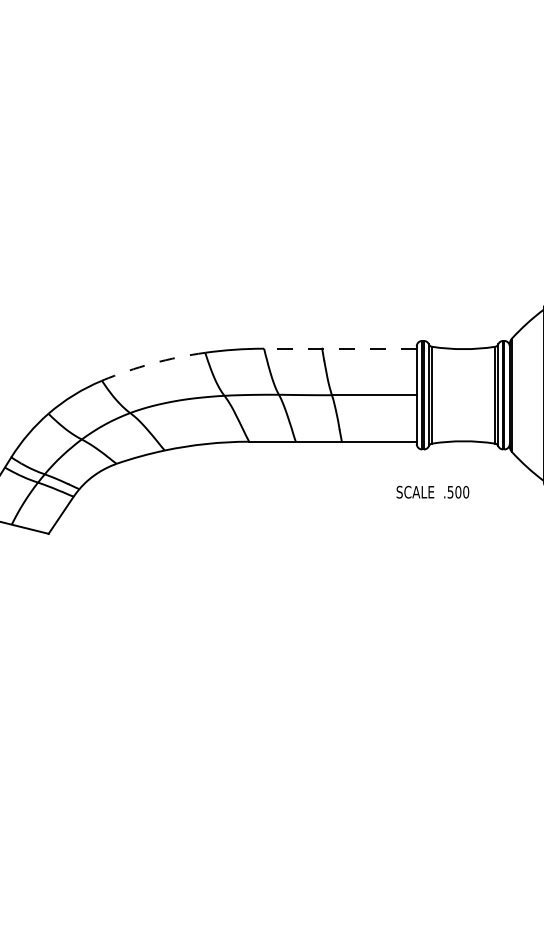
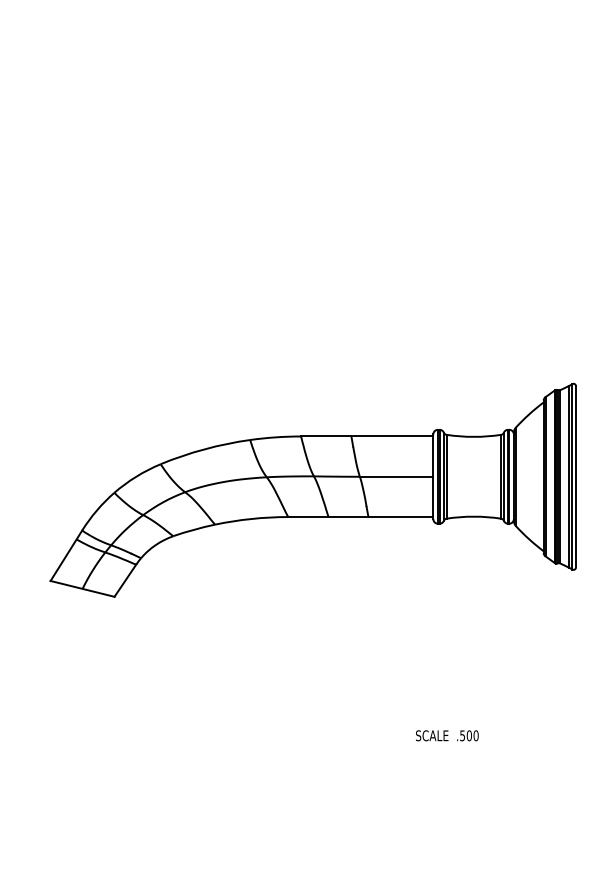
line: (339, 348) -> (366, 436), dashed -> solid
arc: (152, 363) -> (204, 449), dashed -> solid
text: (433, 491) -> (447, 735), moved

